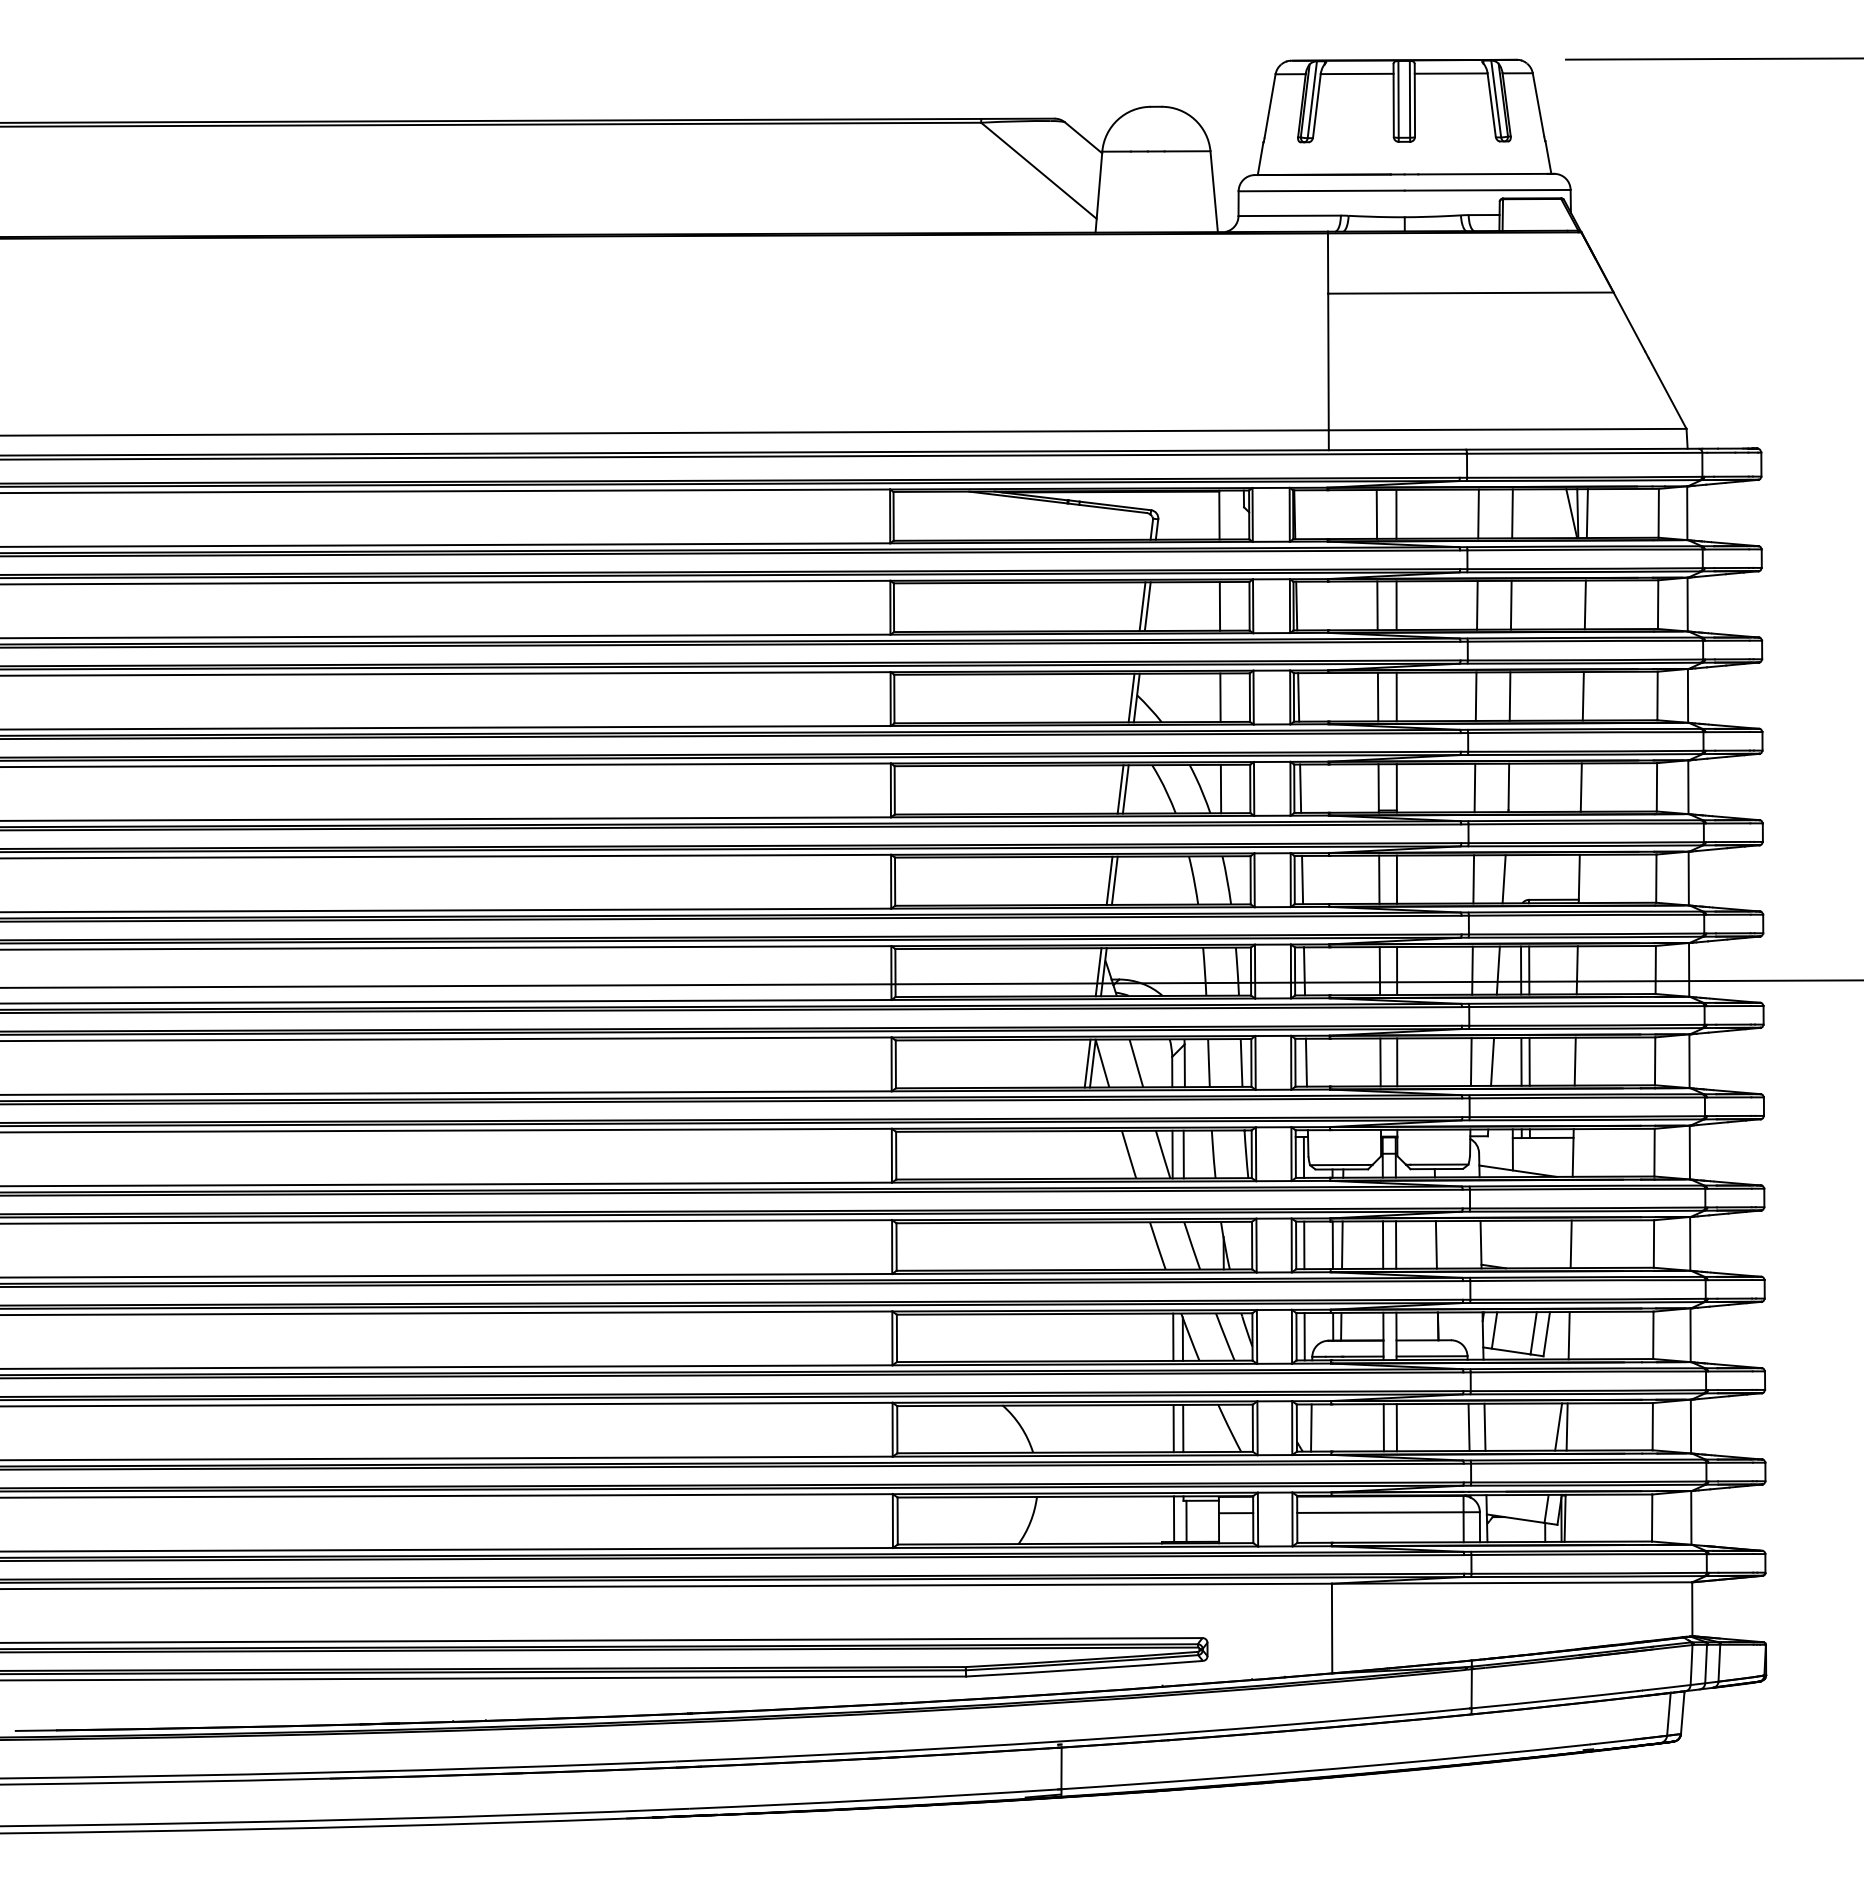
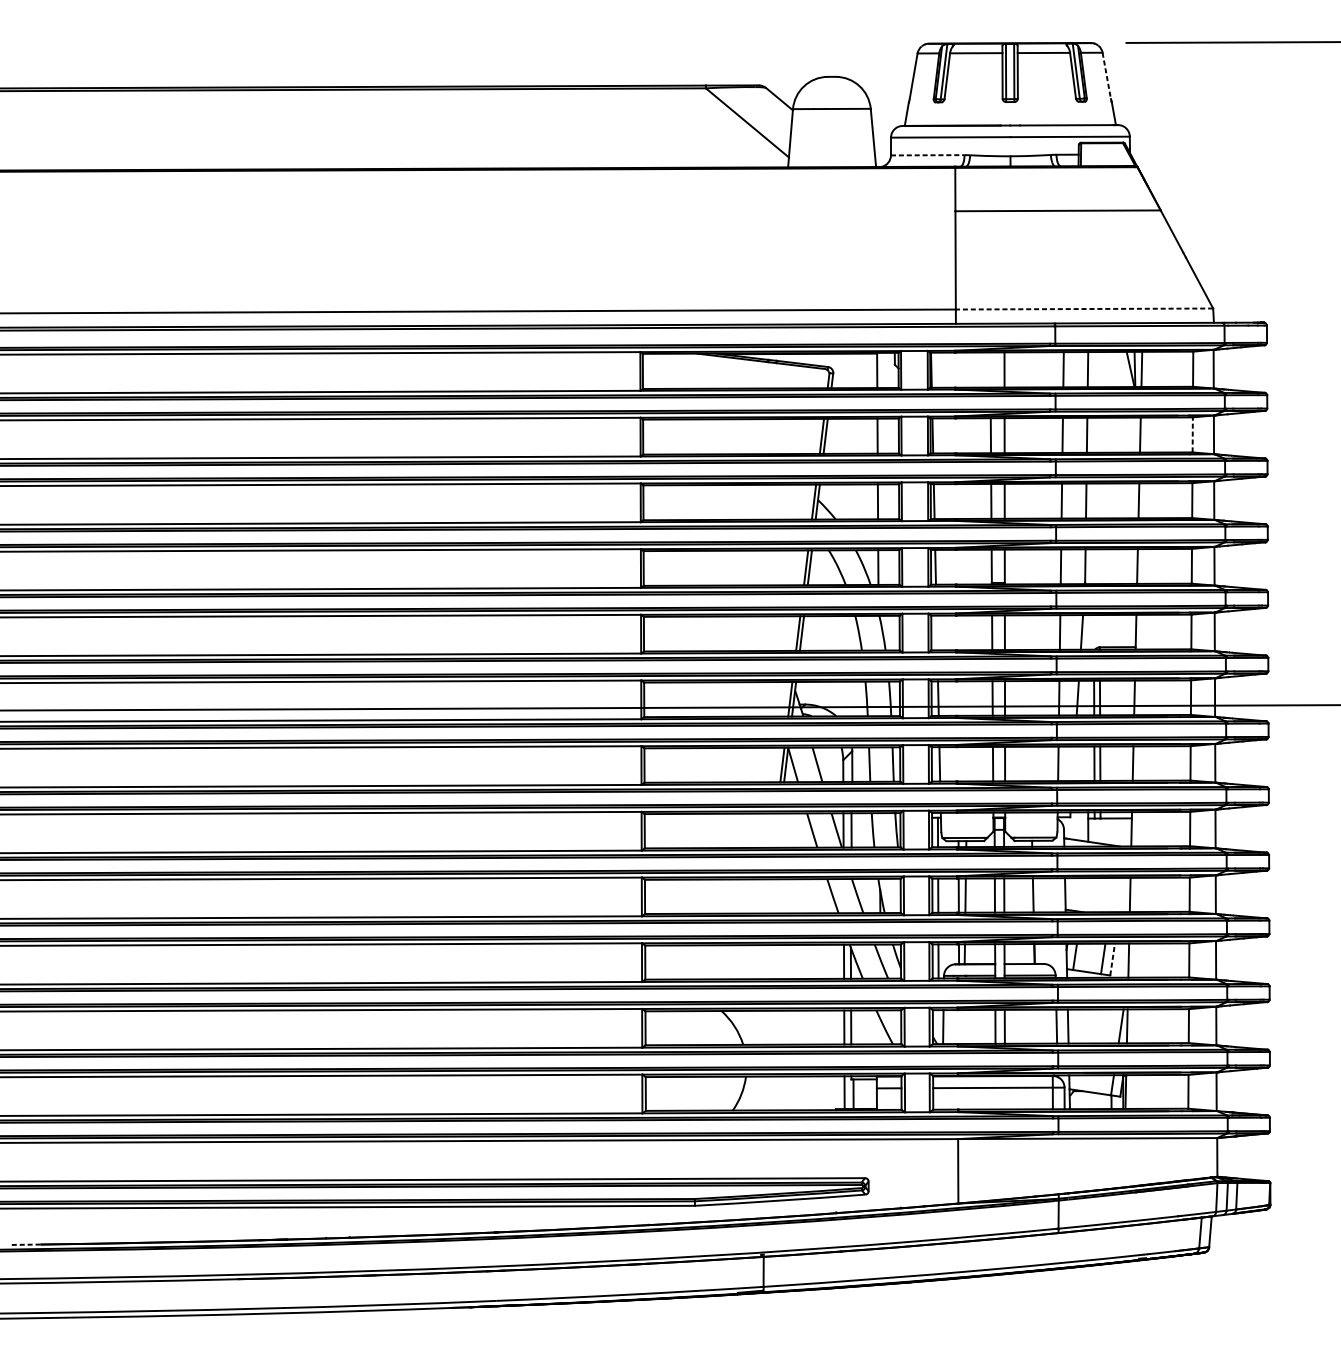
line: (1538, 105) -> (1106, 75), solid -> dashed
line: (1290, 215) -> (928, 155), solid -> dashed
line: (1507, 429) -> (1084, 308), solid -> dashed
line: (1376, 514) -> (990, 370), removed
line: (1658, 604) -> (1192, 434), solid -> dashed
line: (1302, 879) -> (936, 632), removed
line: (1492, 1061) -> (1073, 763), removed
line: (1546, 1333) -> (1112, 959), solid -> dashed
line: (35, 1730) -> (25, 1244), solid -> dashed

